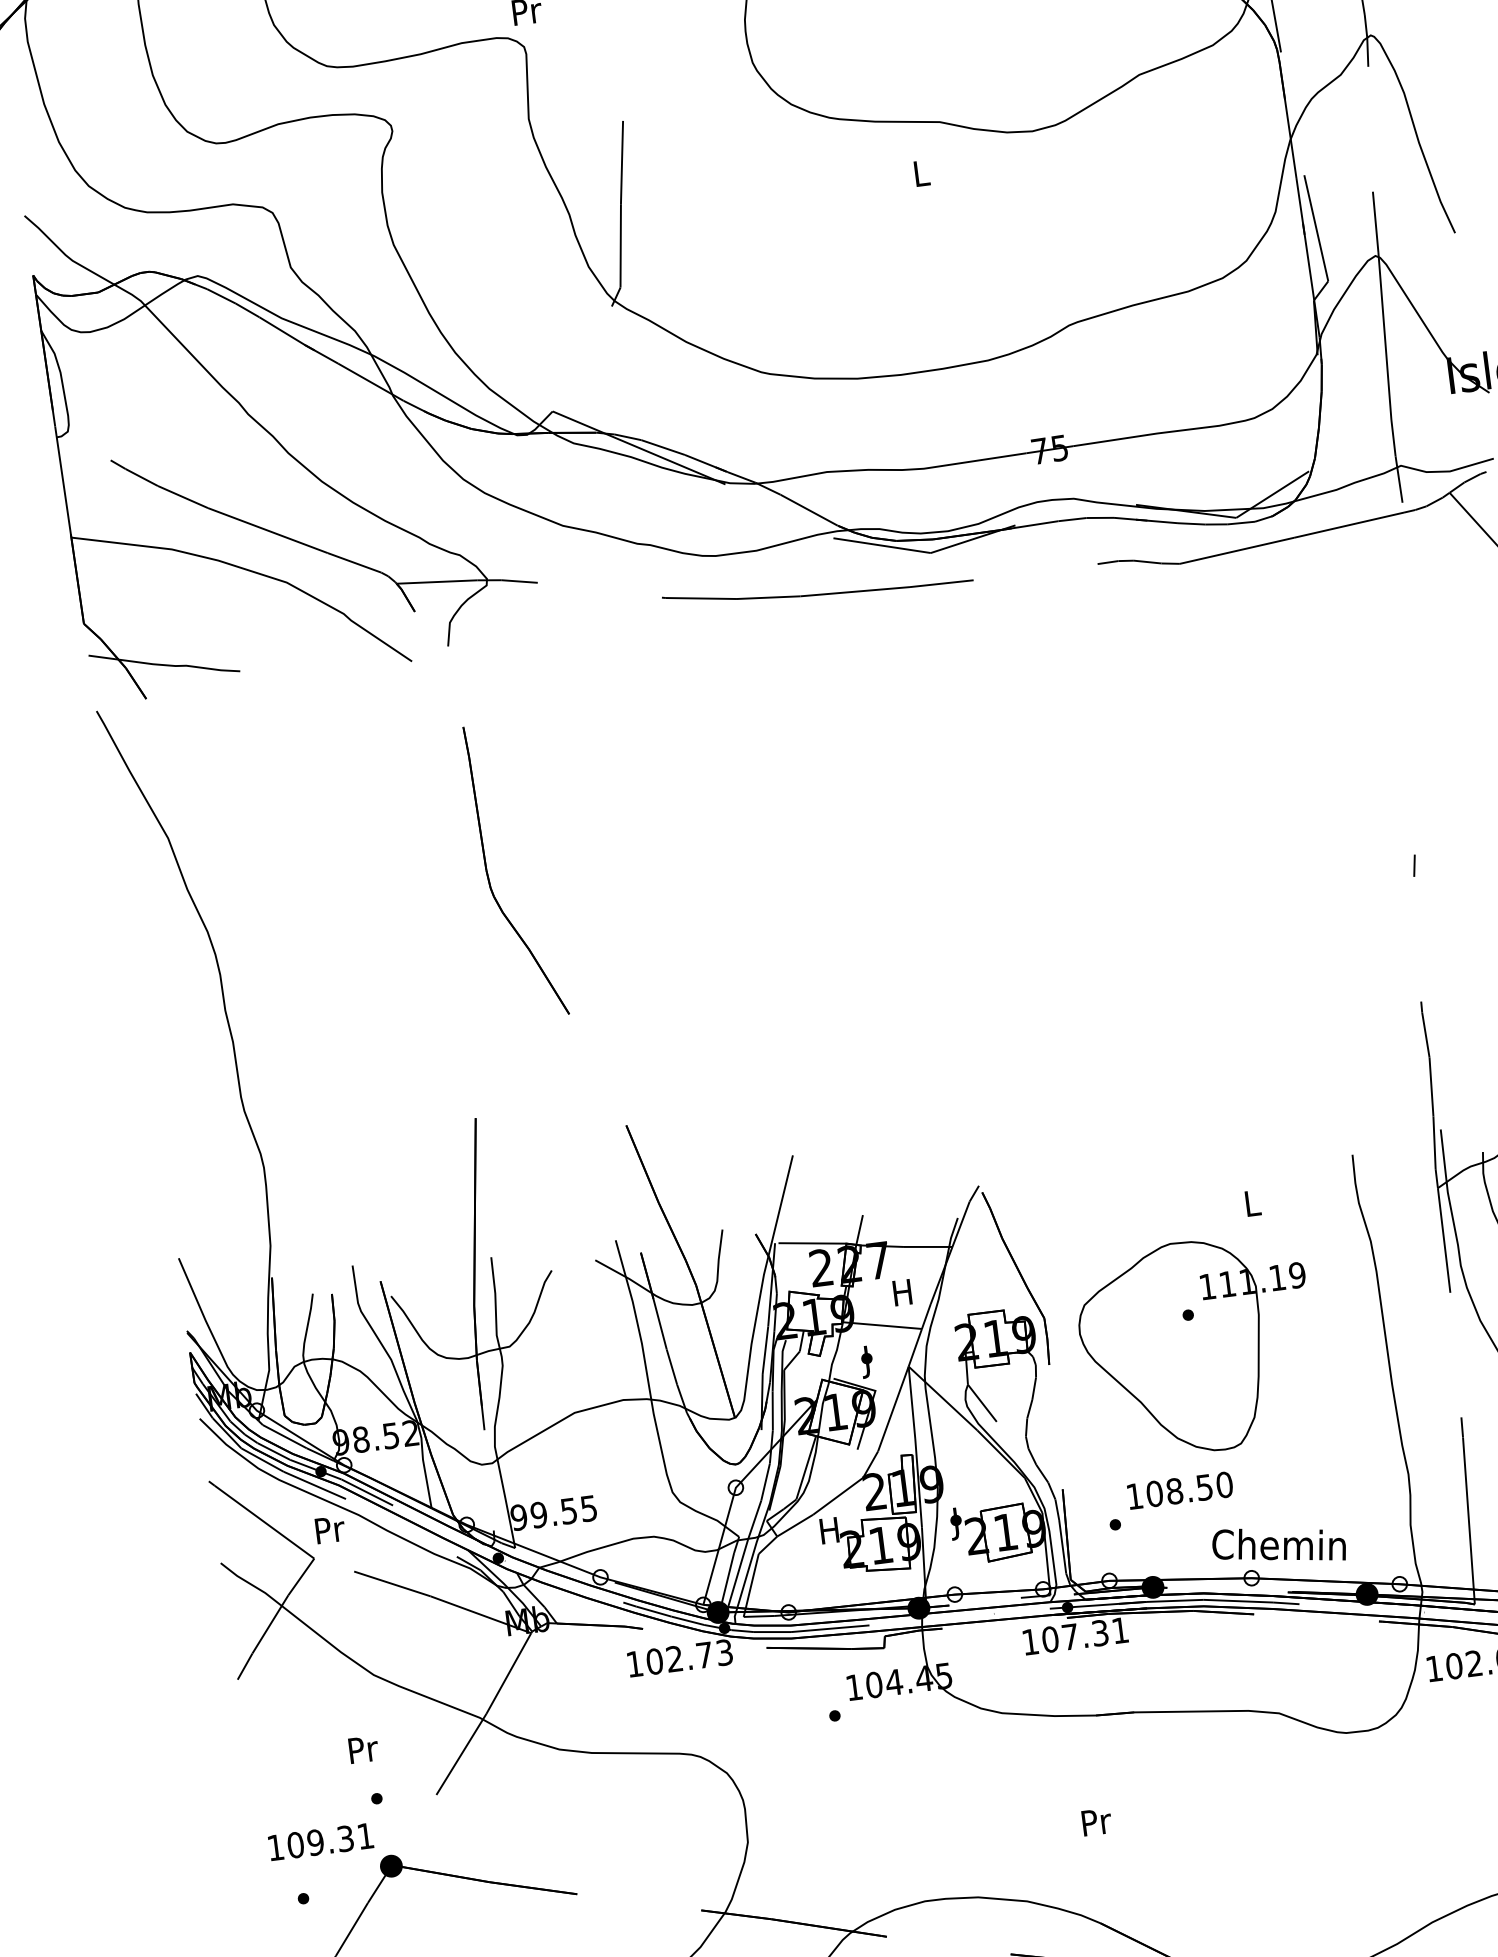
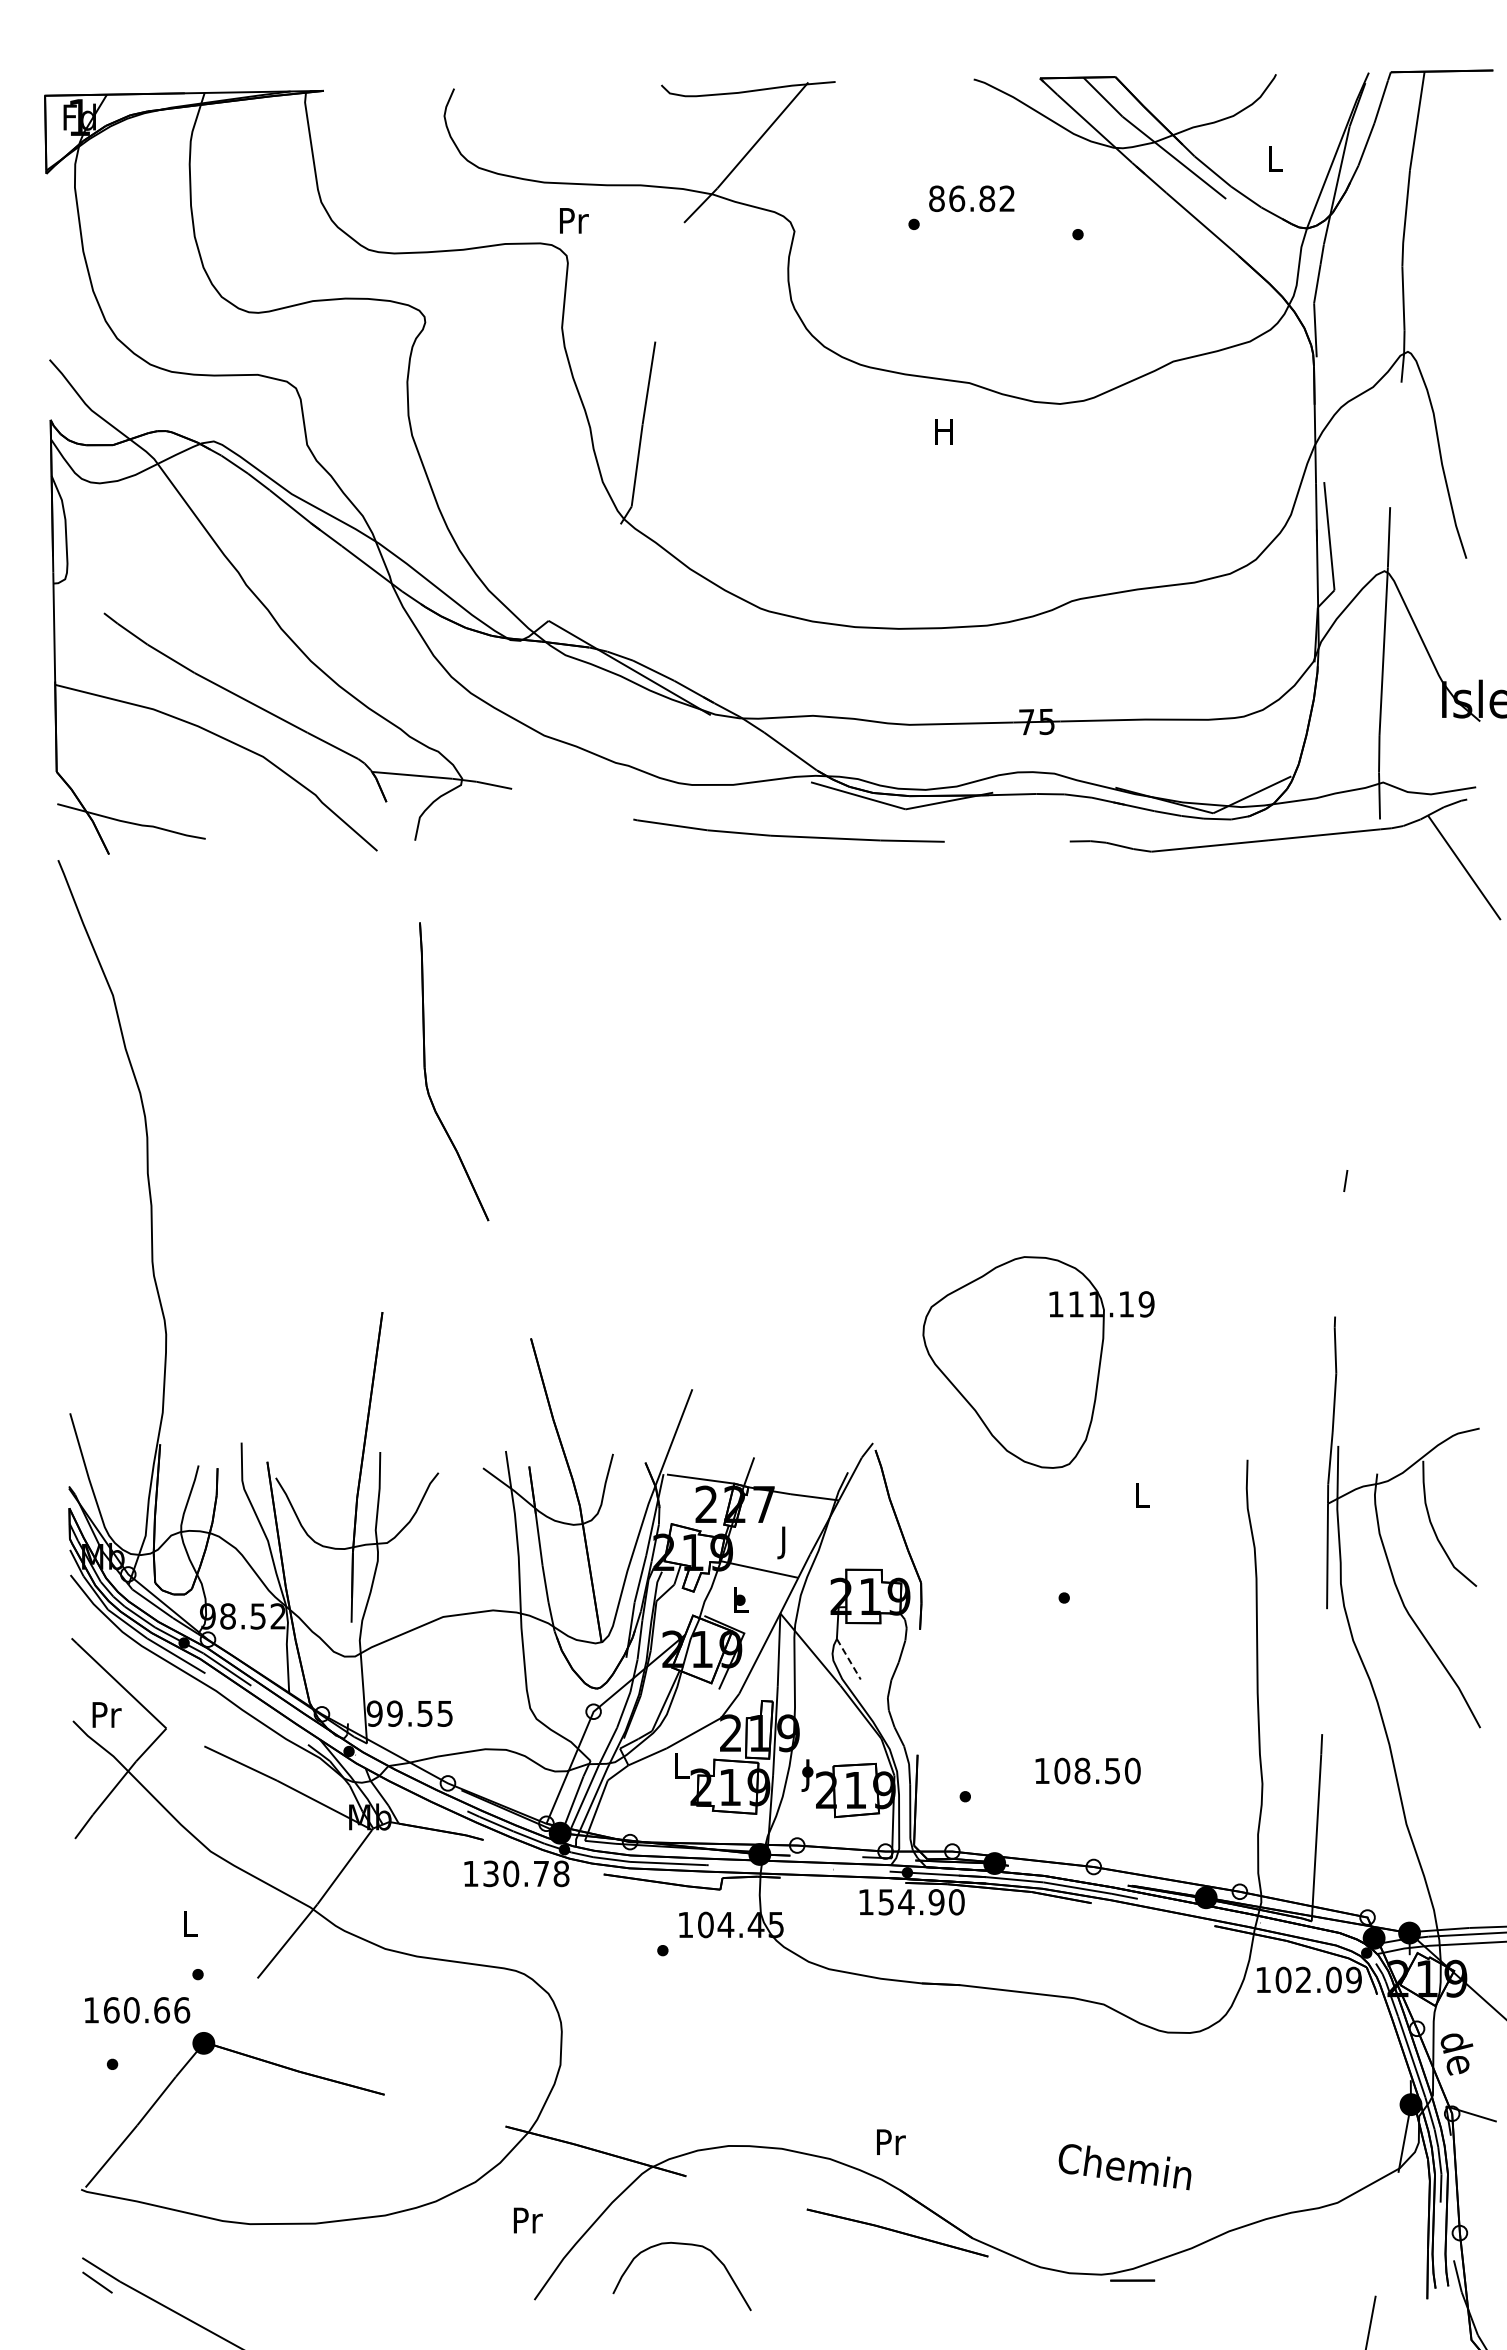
text: (920, 173) -> (943, 431), L -> H
text: (902, 1295) -> (783, 1542), H -> J
part: (1197, 1346) -> (1038, 1362), moved
text: (867, 1361) -> (740, 1603), J -> L
line: (982, 1403) -> (848, 1659), solid -> dashed
text: (1179, 1490) -> (1087, 1770), moved
text: (329, 1529) -> (106, 1714), moved
text: (828, 1530) -> (680, 1765), H -> L
text: (1278, 1546) -> (1124, 2167), moved
text: (1085, 1635) -> (921, 1902), 107.31 -> 154.90
text: (689, 1656) -> (526, 1873), 102.73 -> 130.78
text: (362, 1749) -> (190, 1923), Pr -> L
text: (1097, 1821) -> (891, 2141), moved
text: (330, 1840) -> (146, 2010), 109.31 -> 160.66

